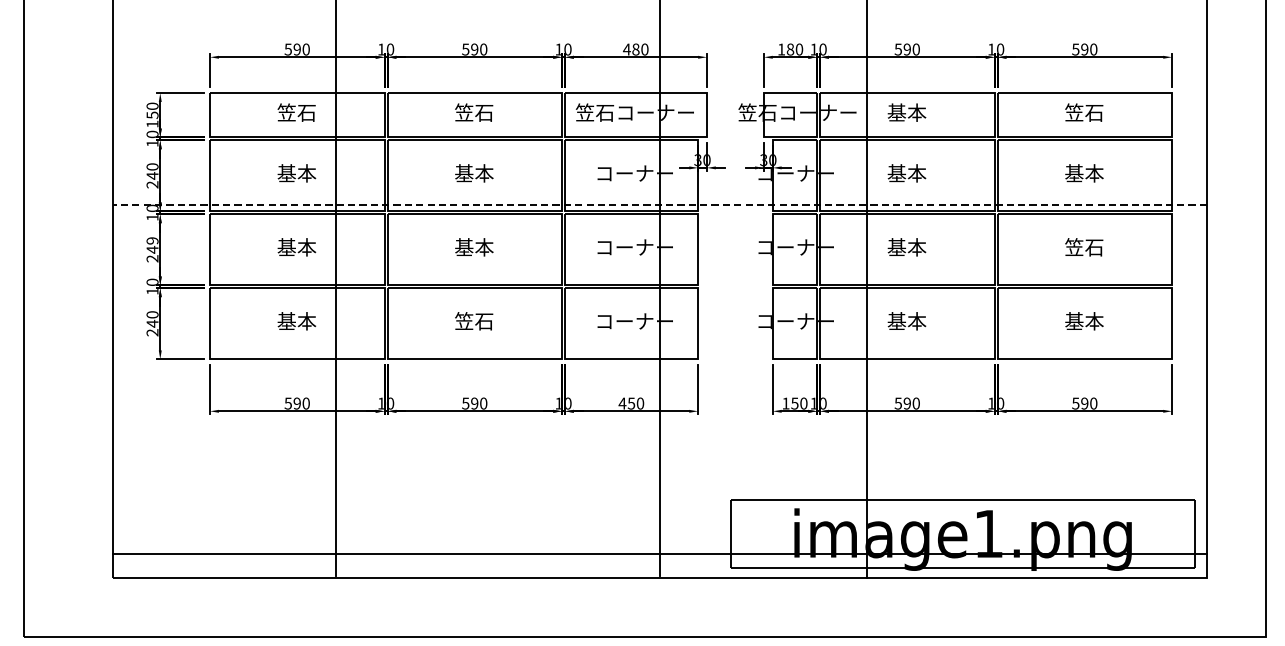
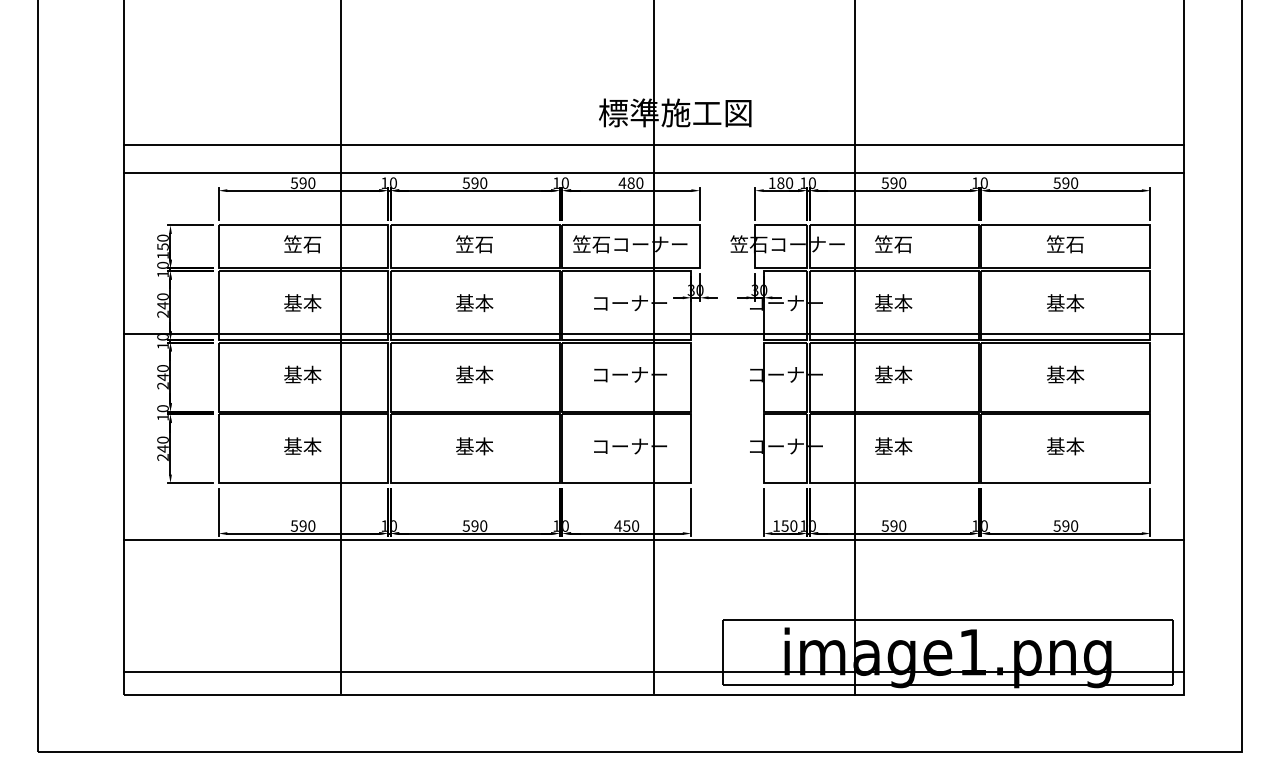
line: (660, 9) -> (654, 144), added
line: (660, 39) -> (654, 173), added
text: (906, 112) -> (893, 244), 基本 -> 笠石
line: (660, 204) -> (654, 333), dashed -> solid
text: (152, 240) -> (162, 368), 249 -> 240
text: (1084, 247) -> (1065, 374), 笠石 -> 基本
text: (474, 321) -> (474, 446), 笠石 -> 基本
line: (660, 417) -> (654, 539), added

